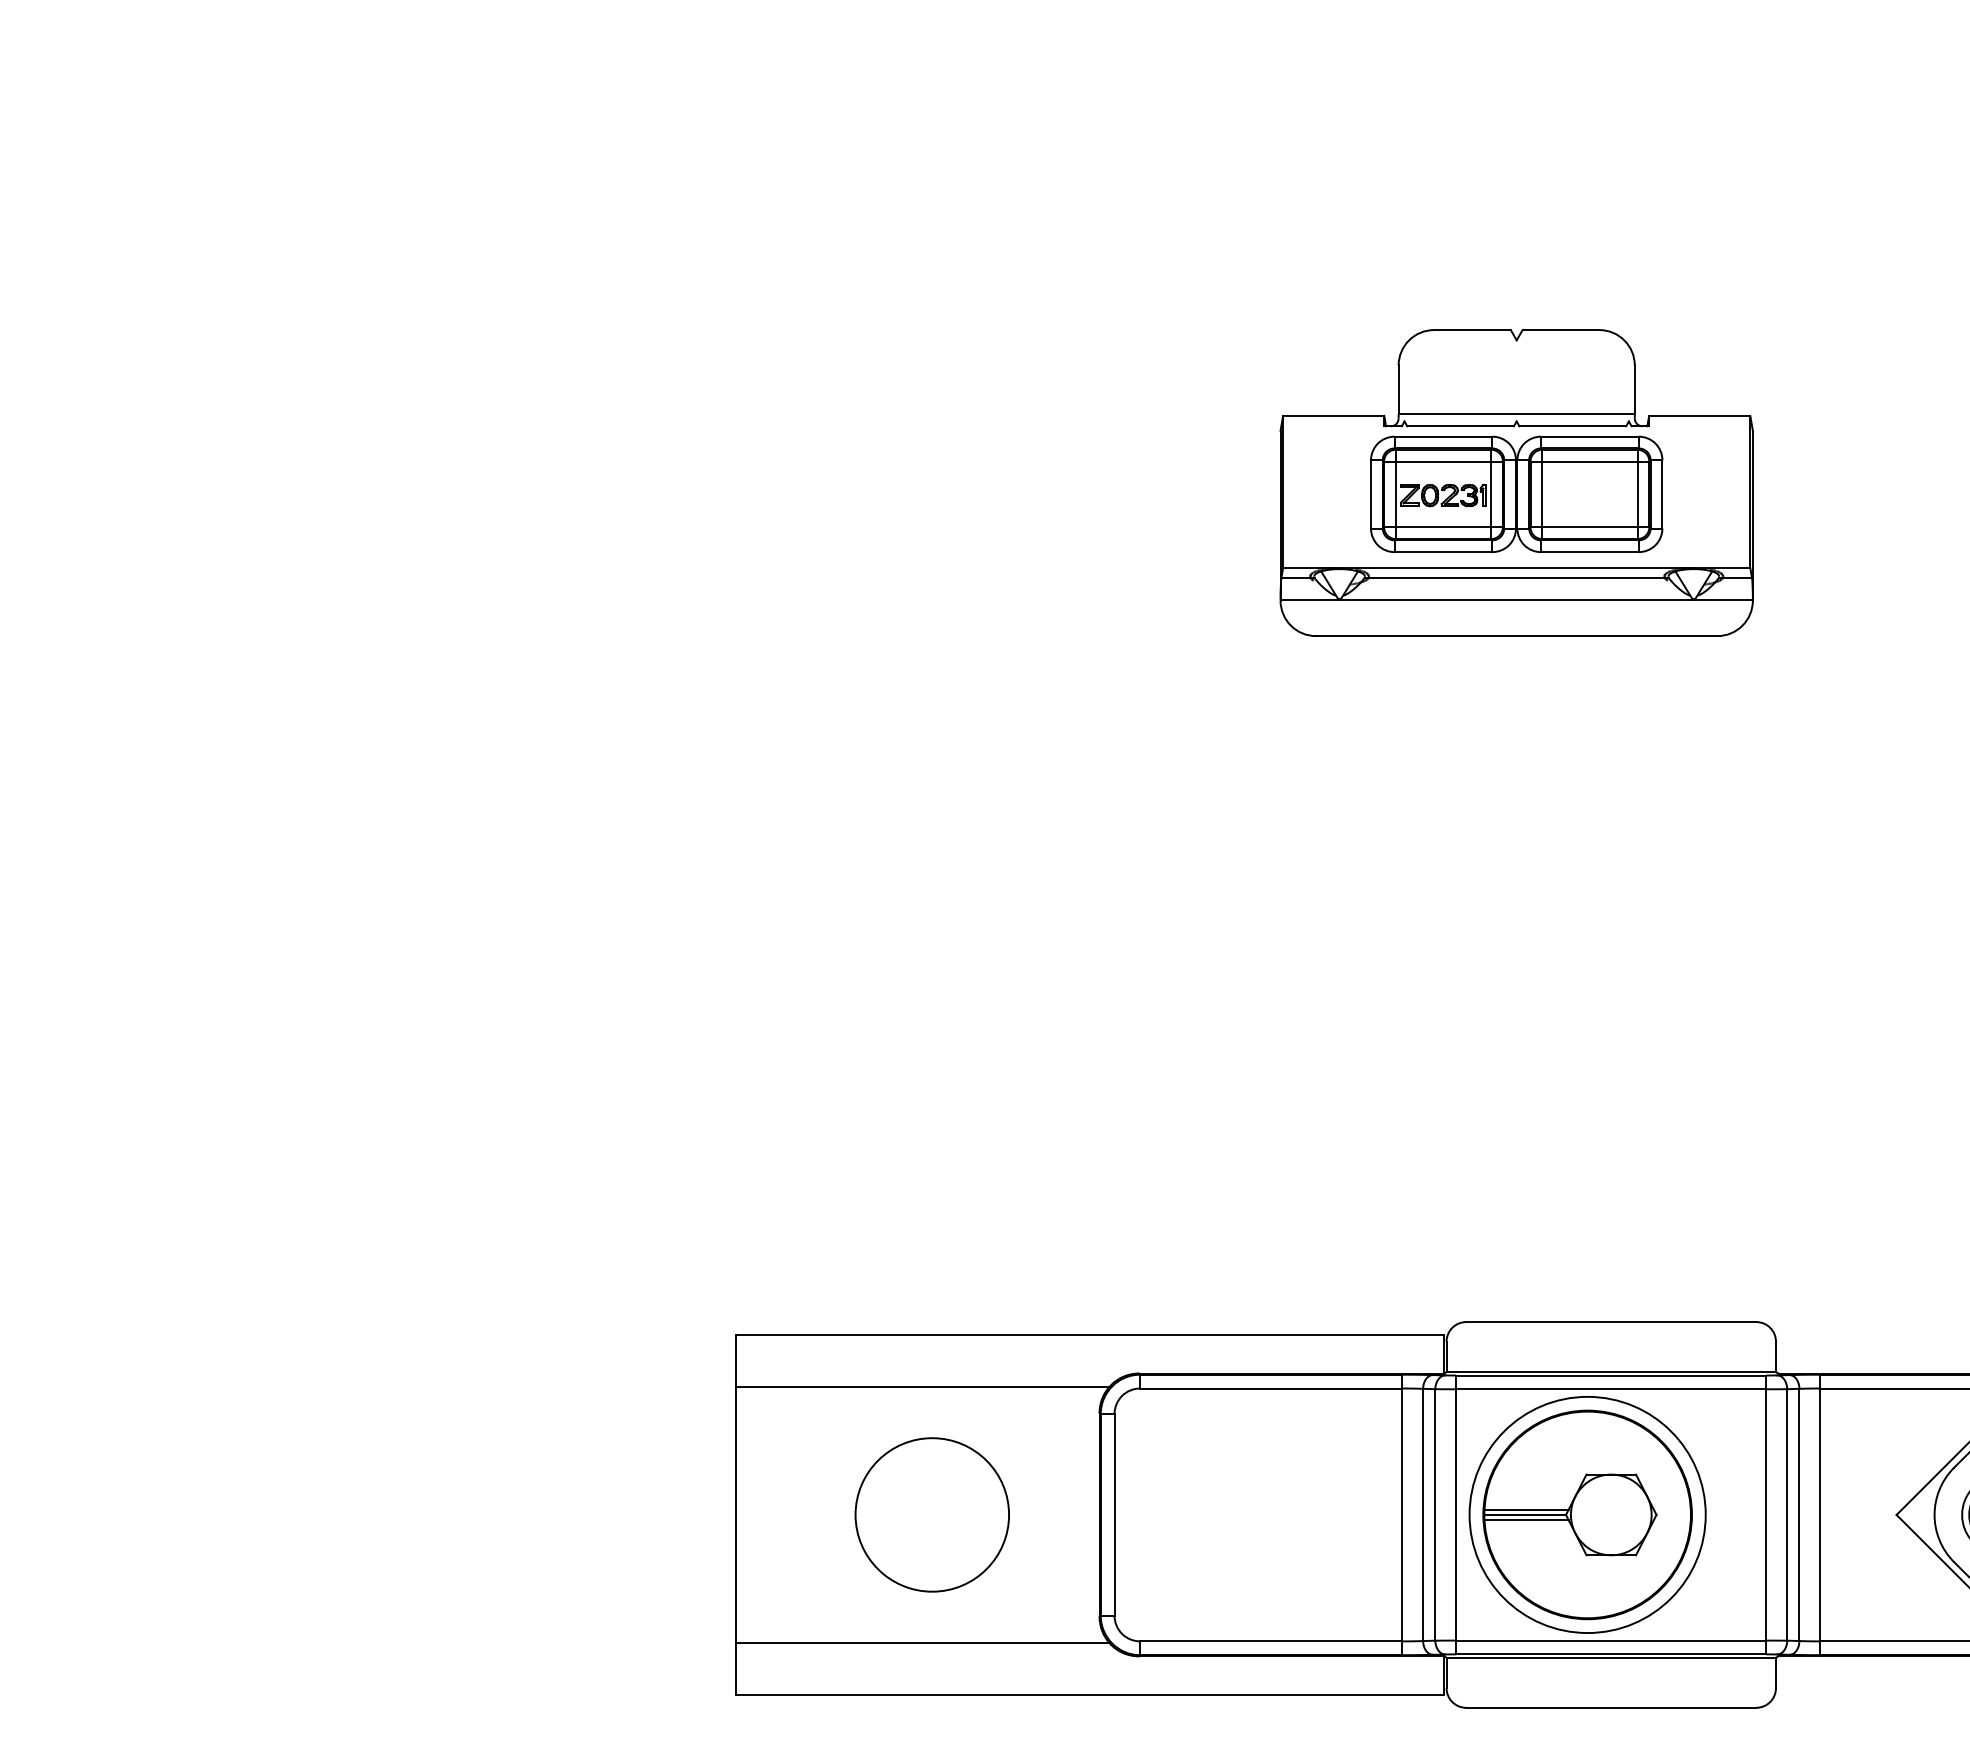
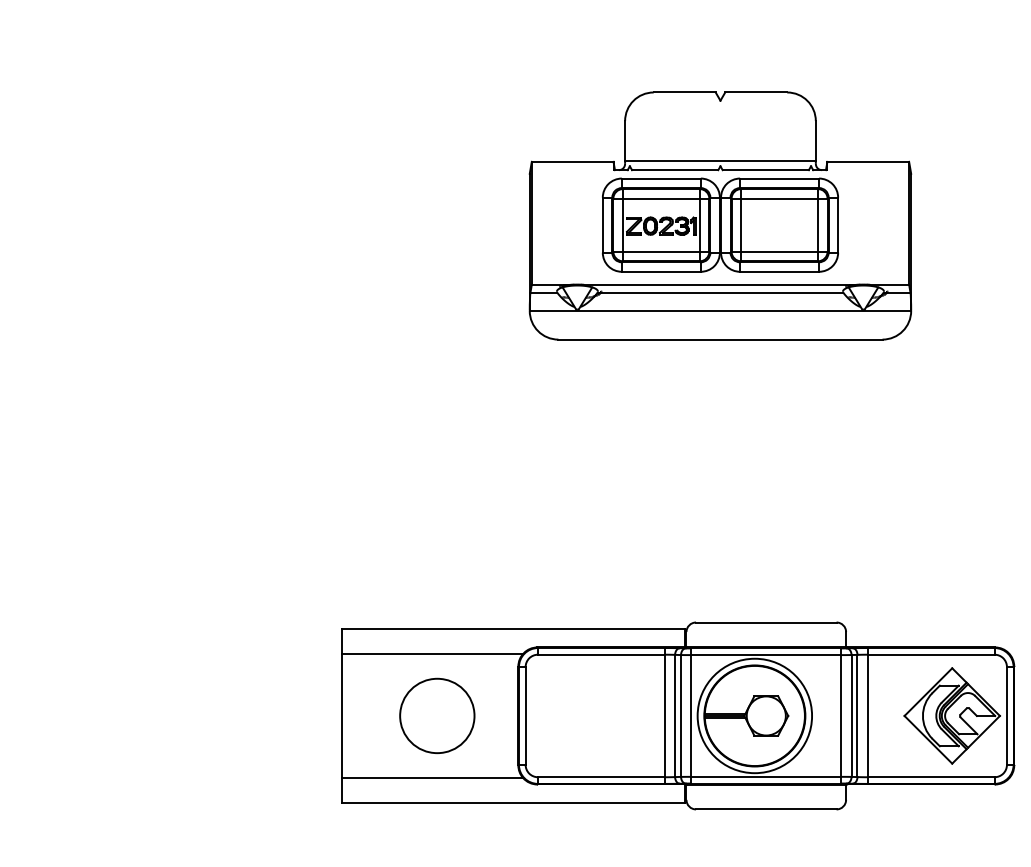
part: (1516, 482) -> (720, 215), size x1.67

